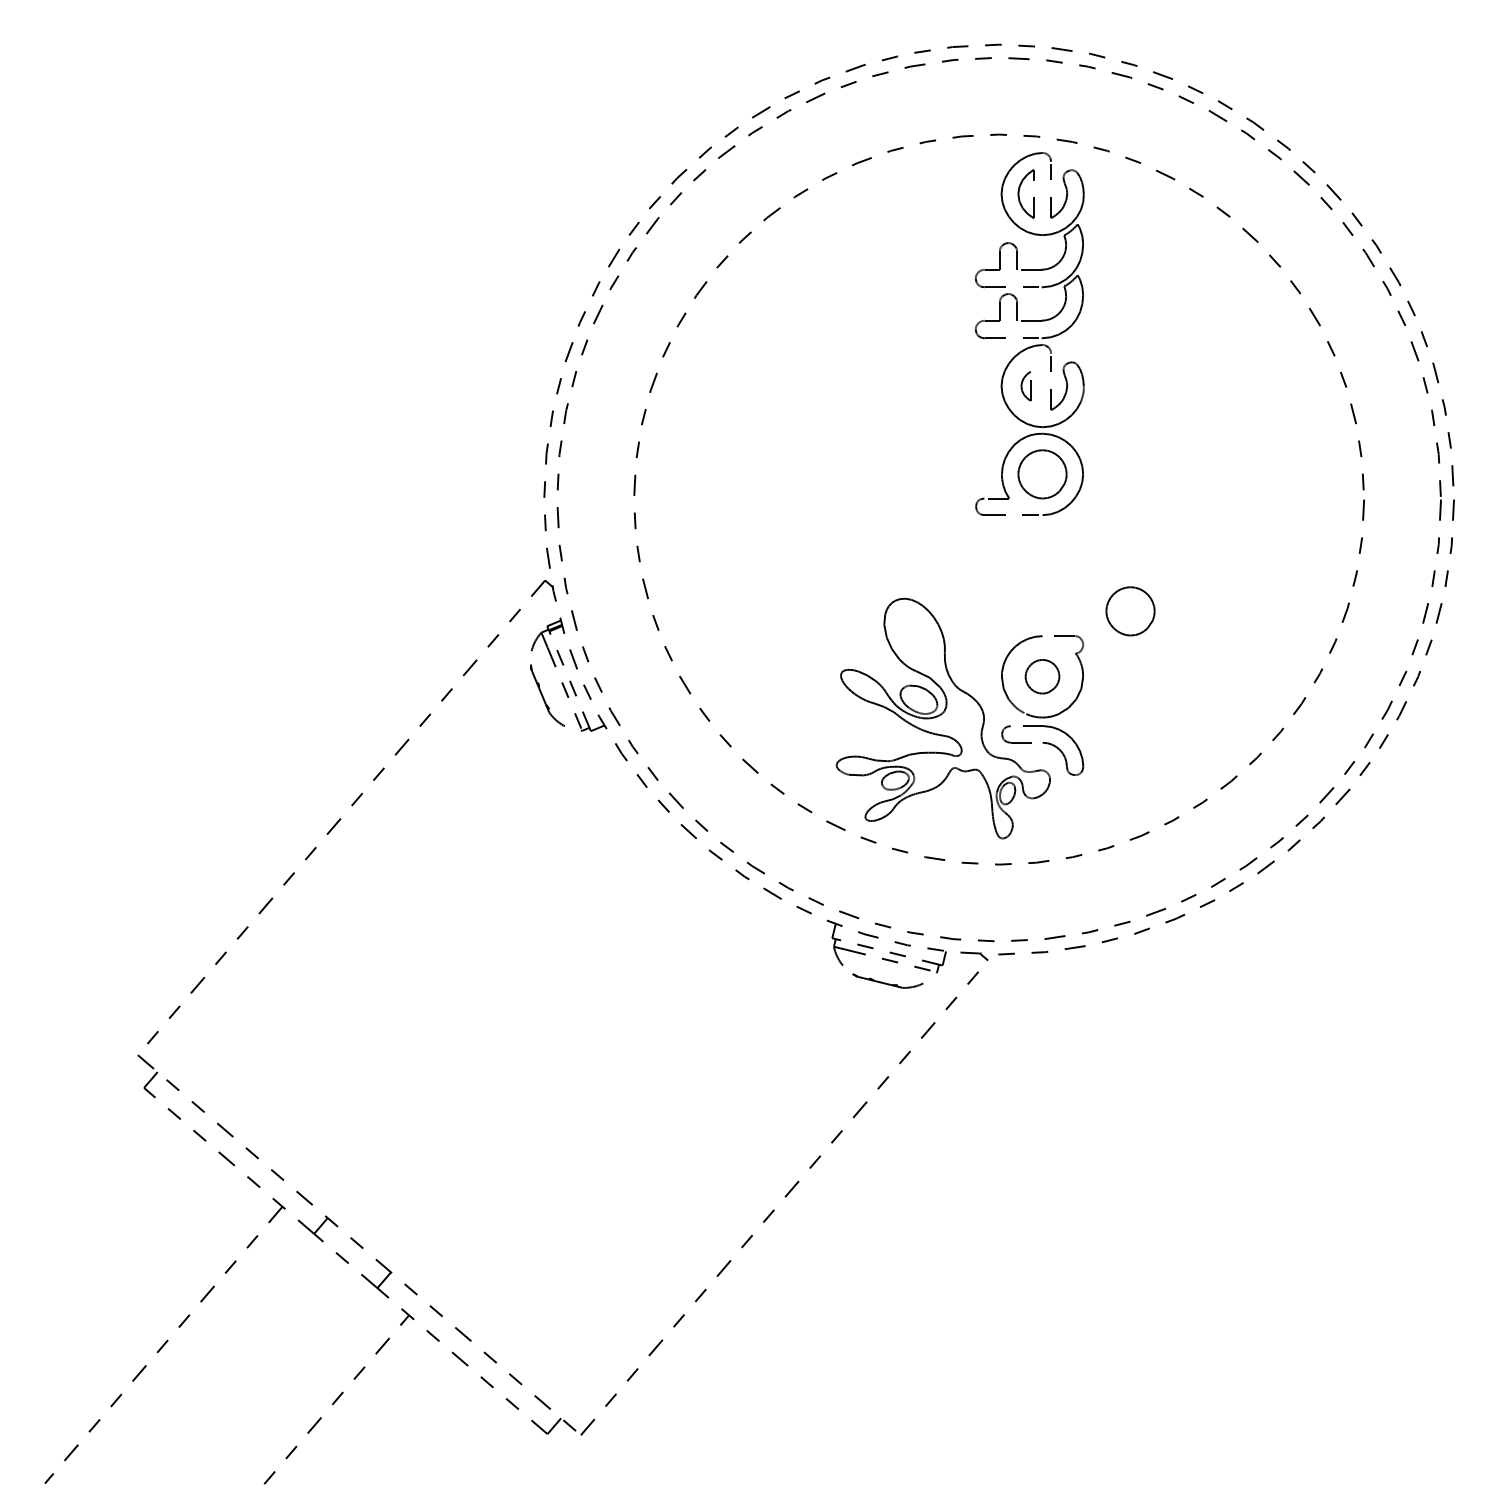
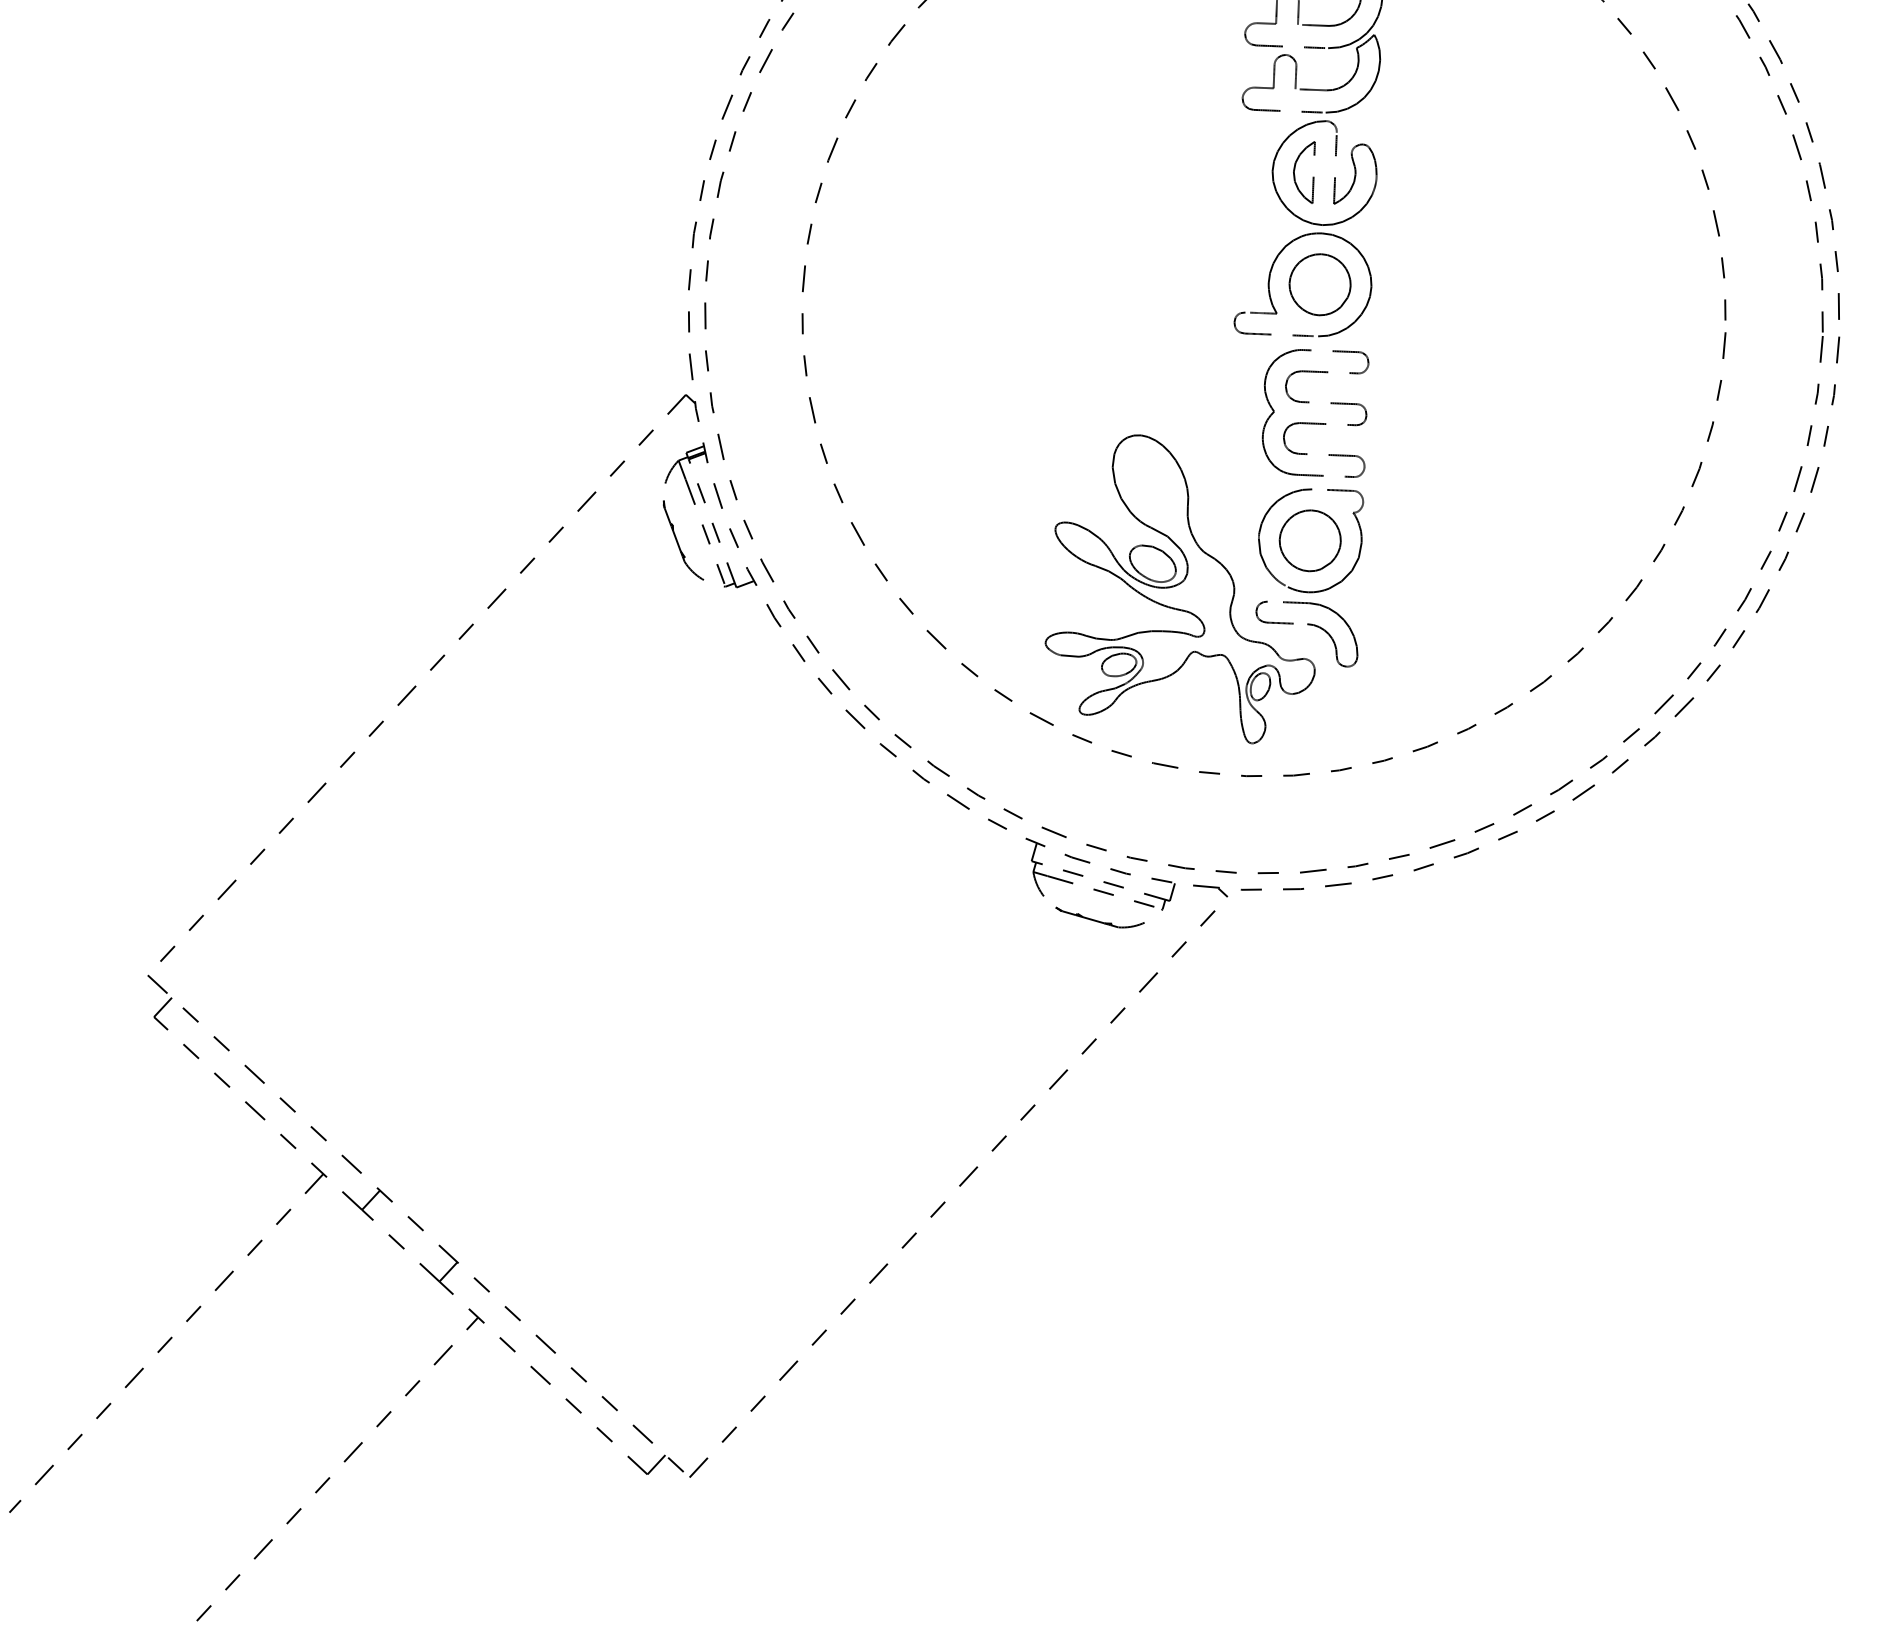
part: (1025, 386) -> (1302, 172), size x1.67
part: (1042, 583) -> (1314, 422), added
part: (1130, 611) -> (1424, 462), removed
part: (1042, 676) -> (1310, 540), size x1.43

